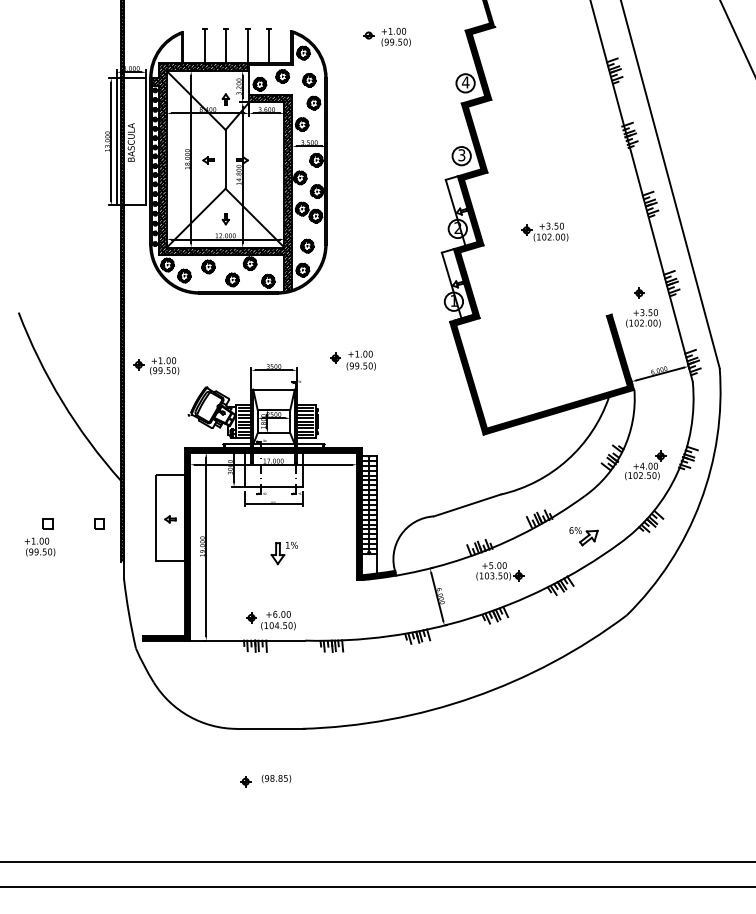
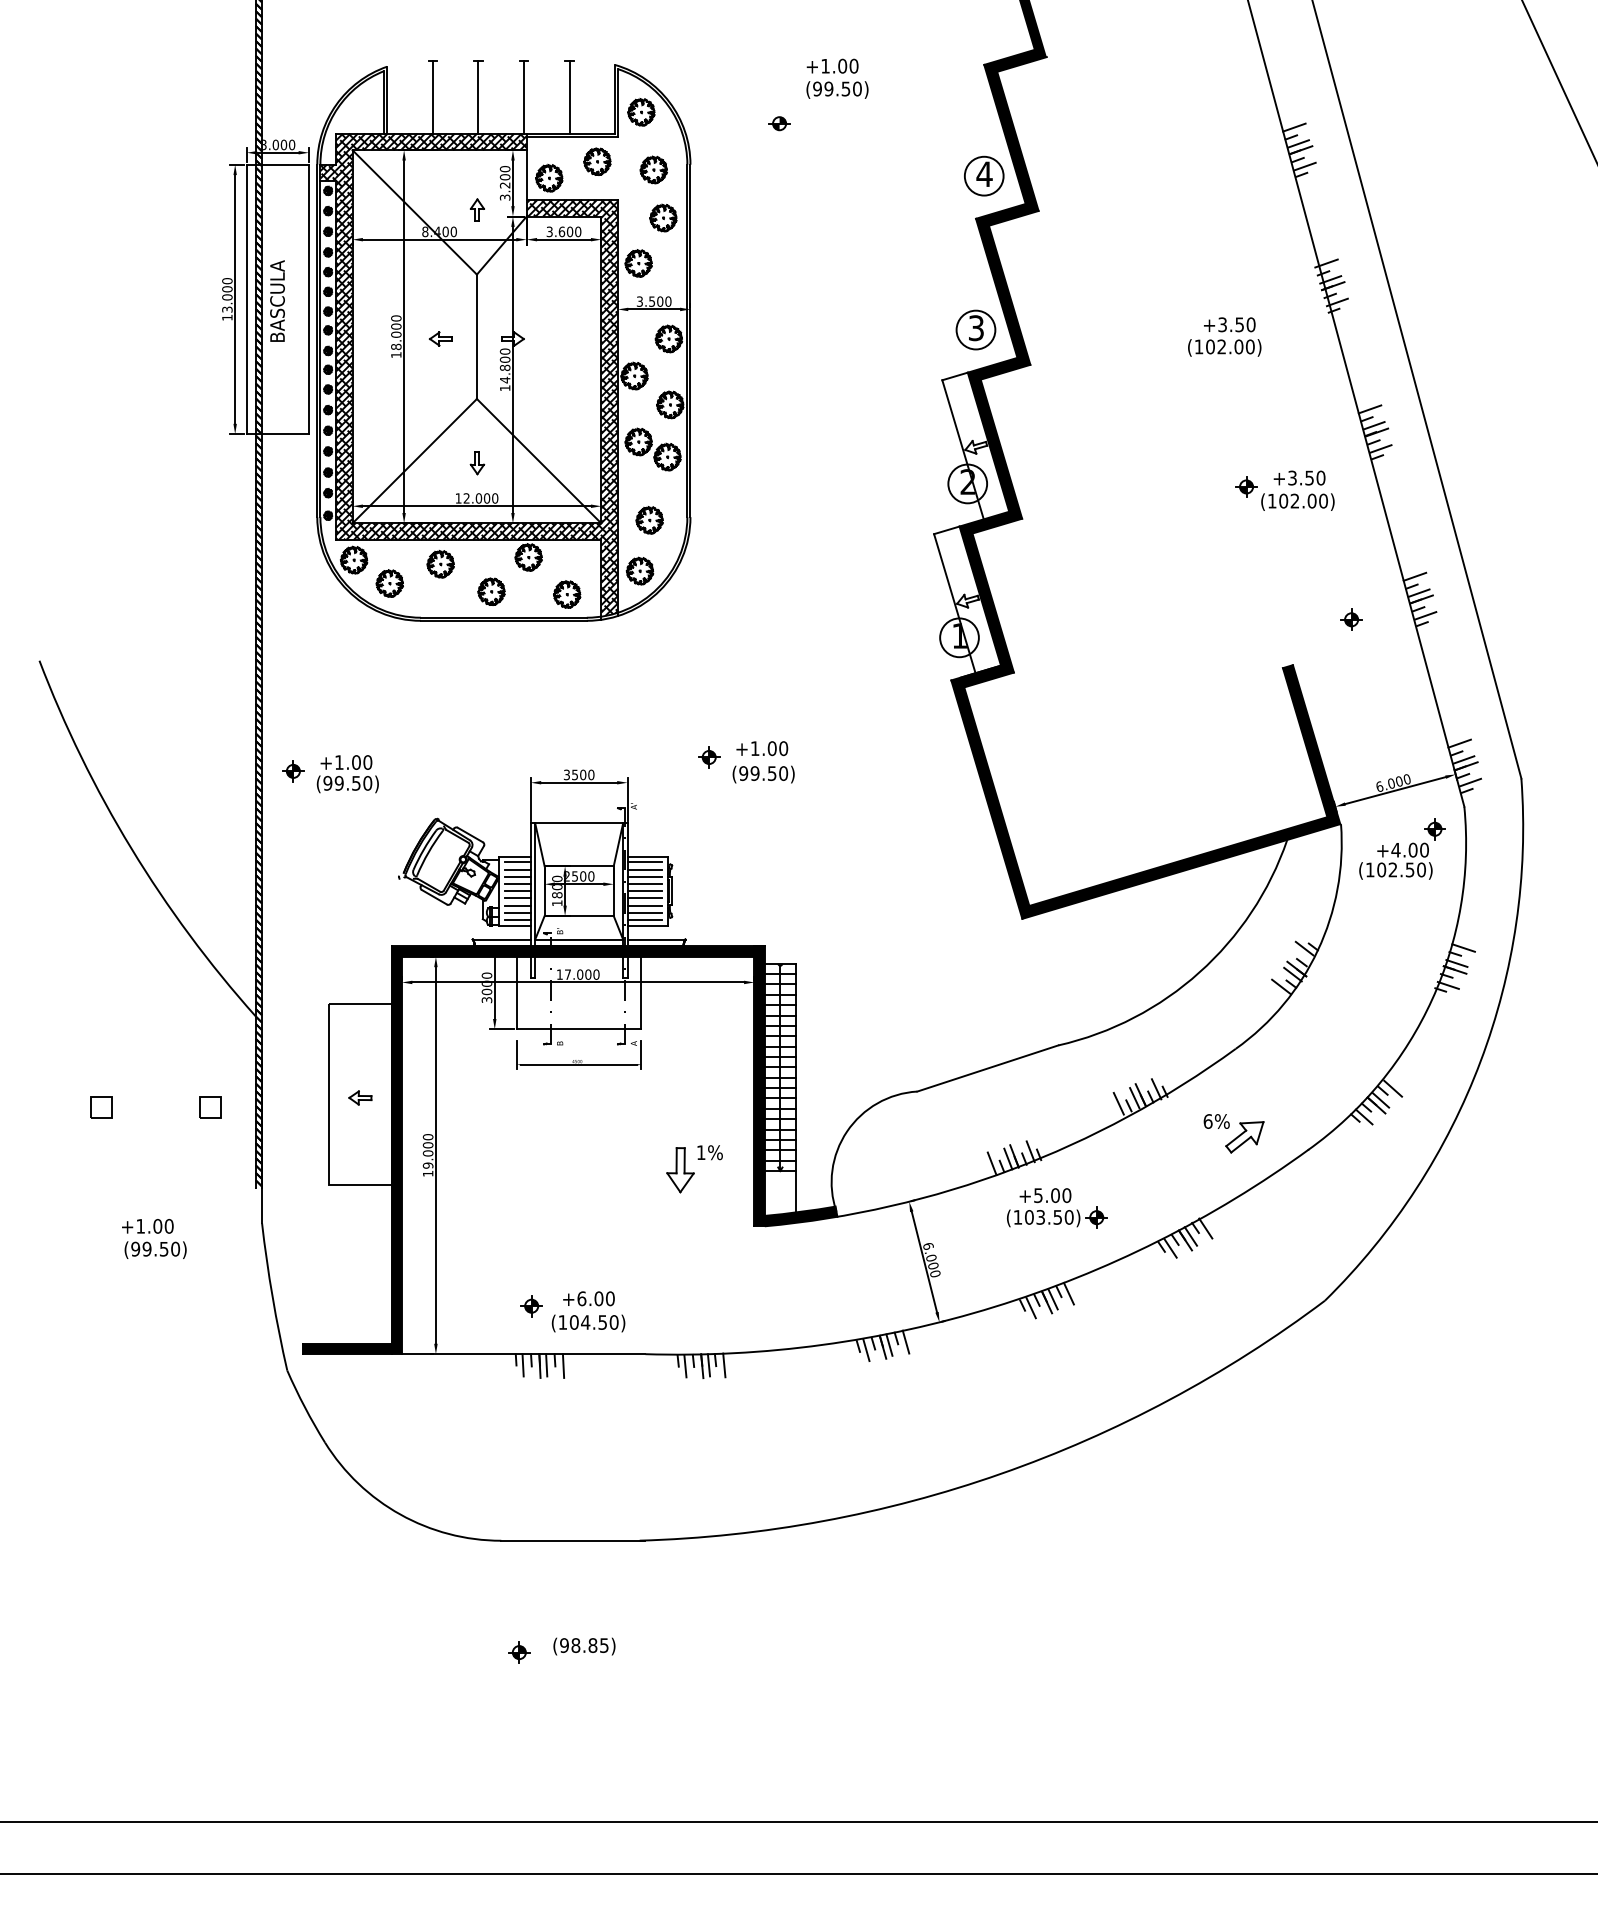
part: (368, 35) -> (778, 123), moved
part: (544, 231) -> (1284, 489), moved
text: (643, 318) -> (1224, 337), moved
part: (645, 465) -> (1402, 848), moved
text: (39, 546) -> (153, 1237), moved
part: (283, 553) -> (692, 1169), moved

